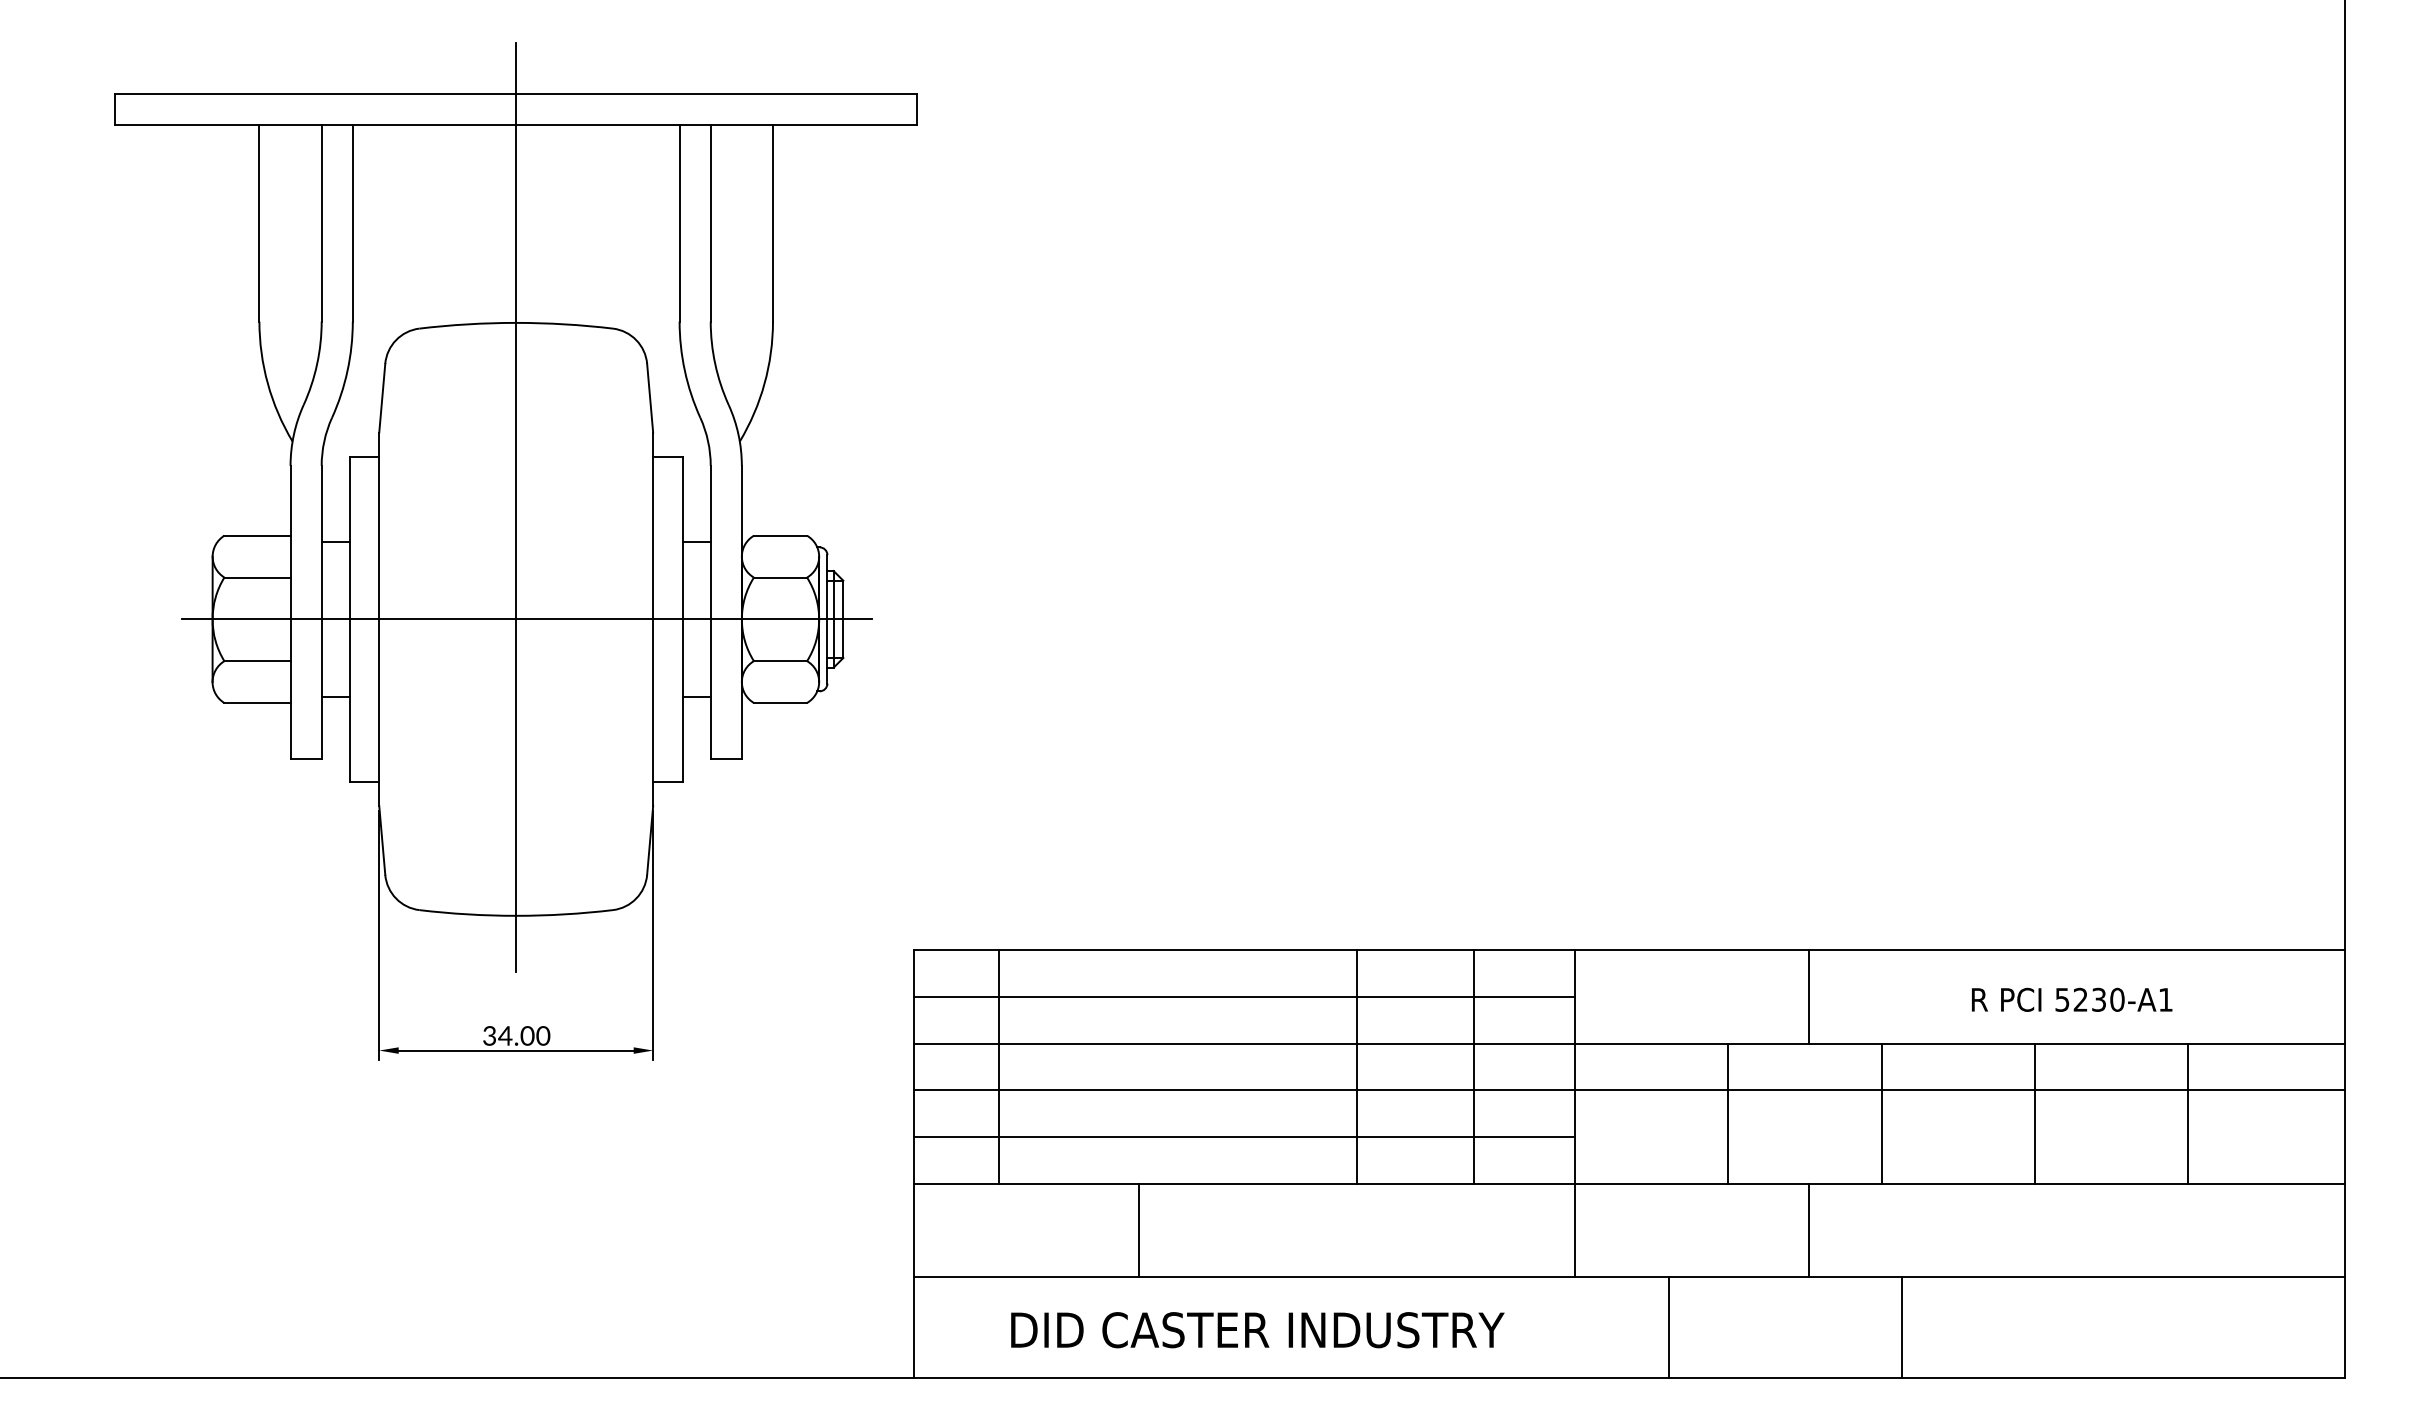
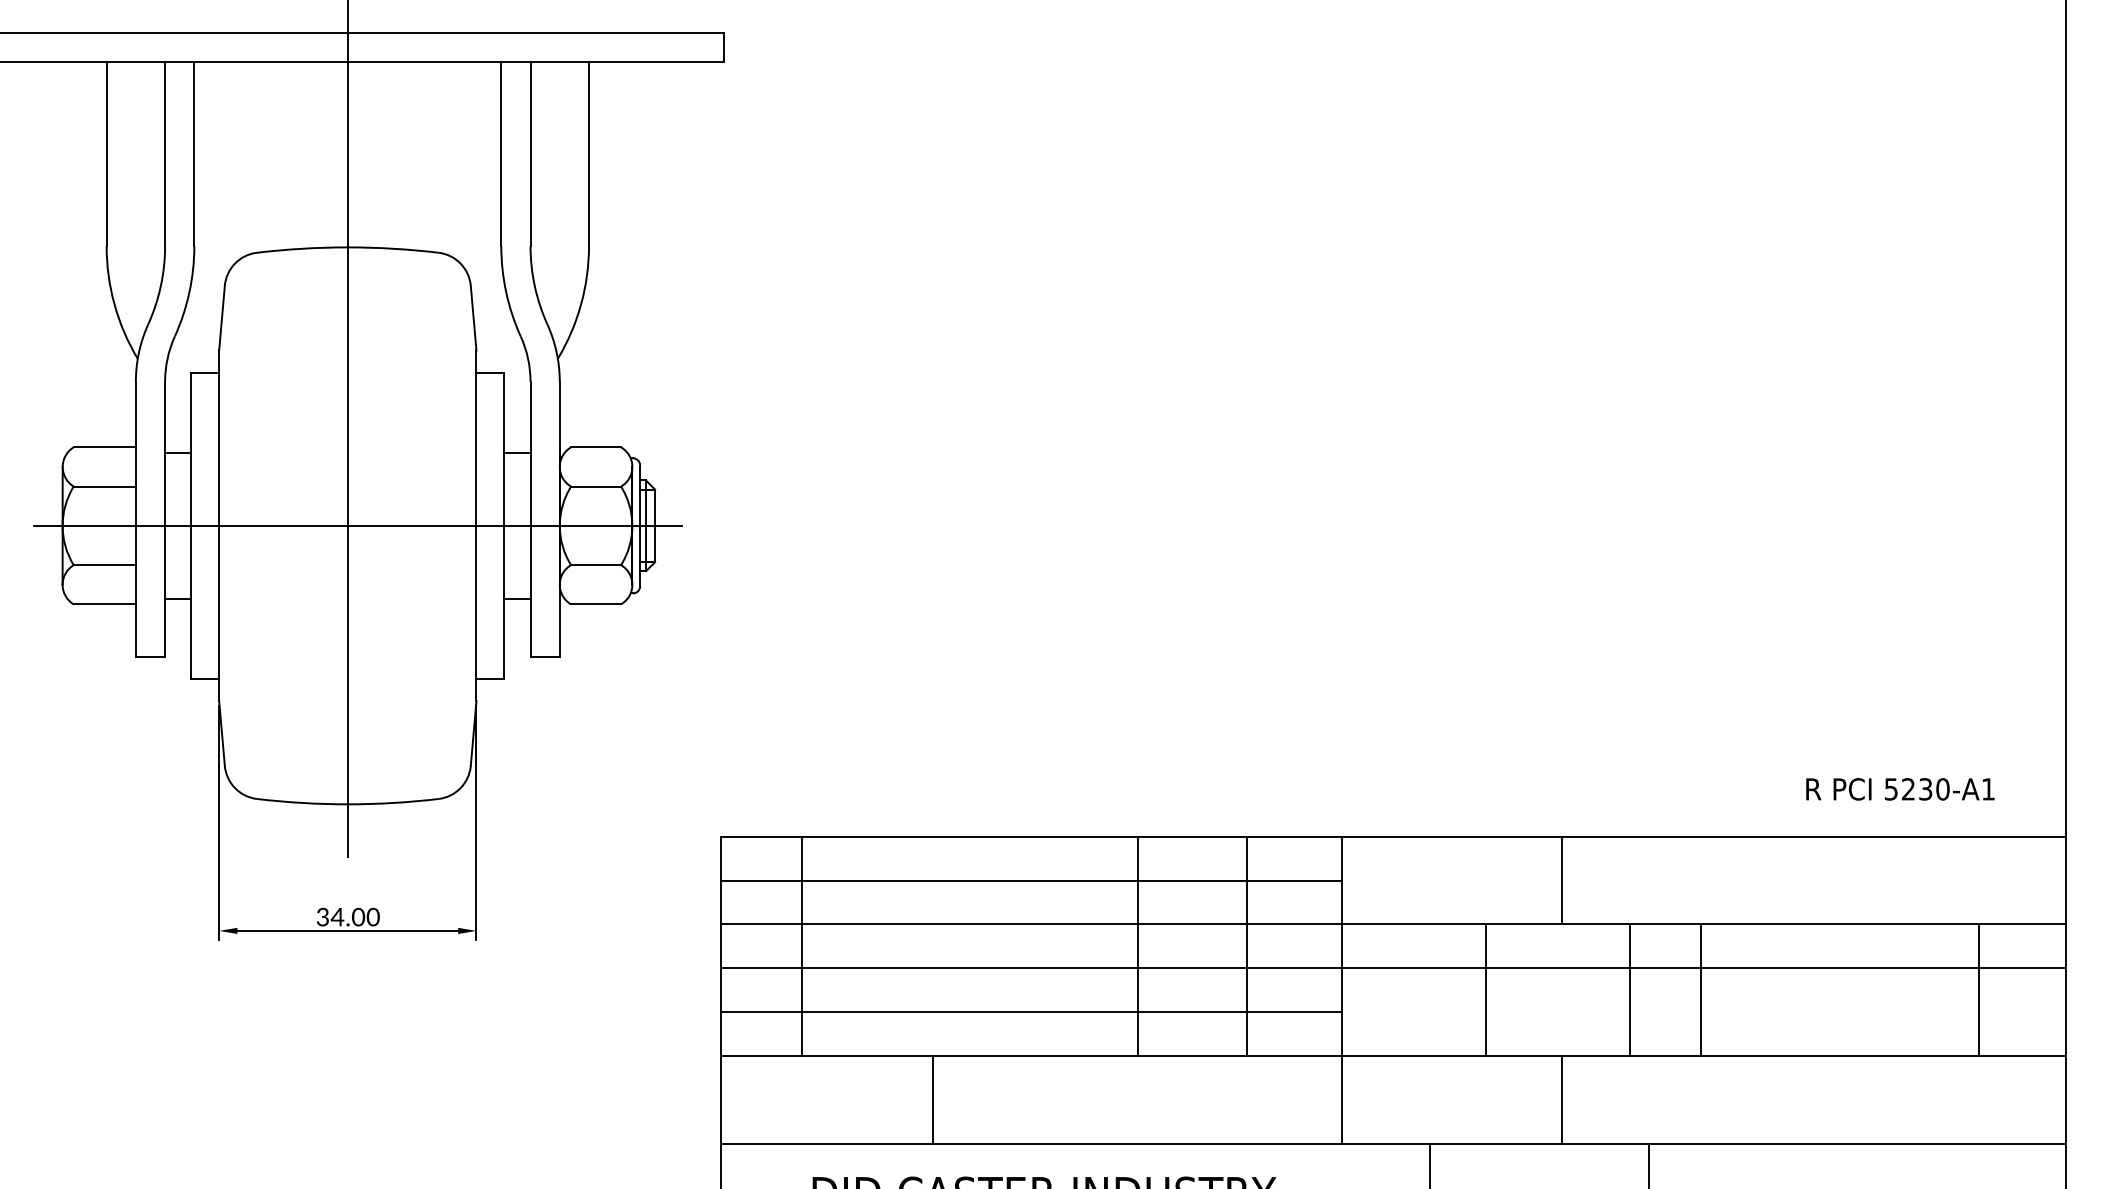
text: (2072, 999) -> (1900, 789), moved
line: (2034, 1113) -> (1700, 990), moved
line: (2188, 1113) -> (1978, 990), moved

